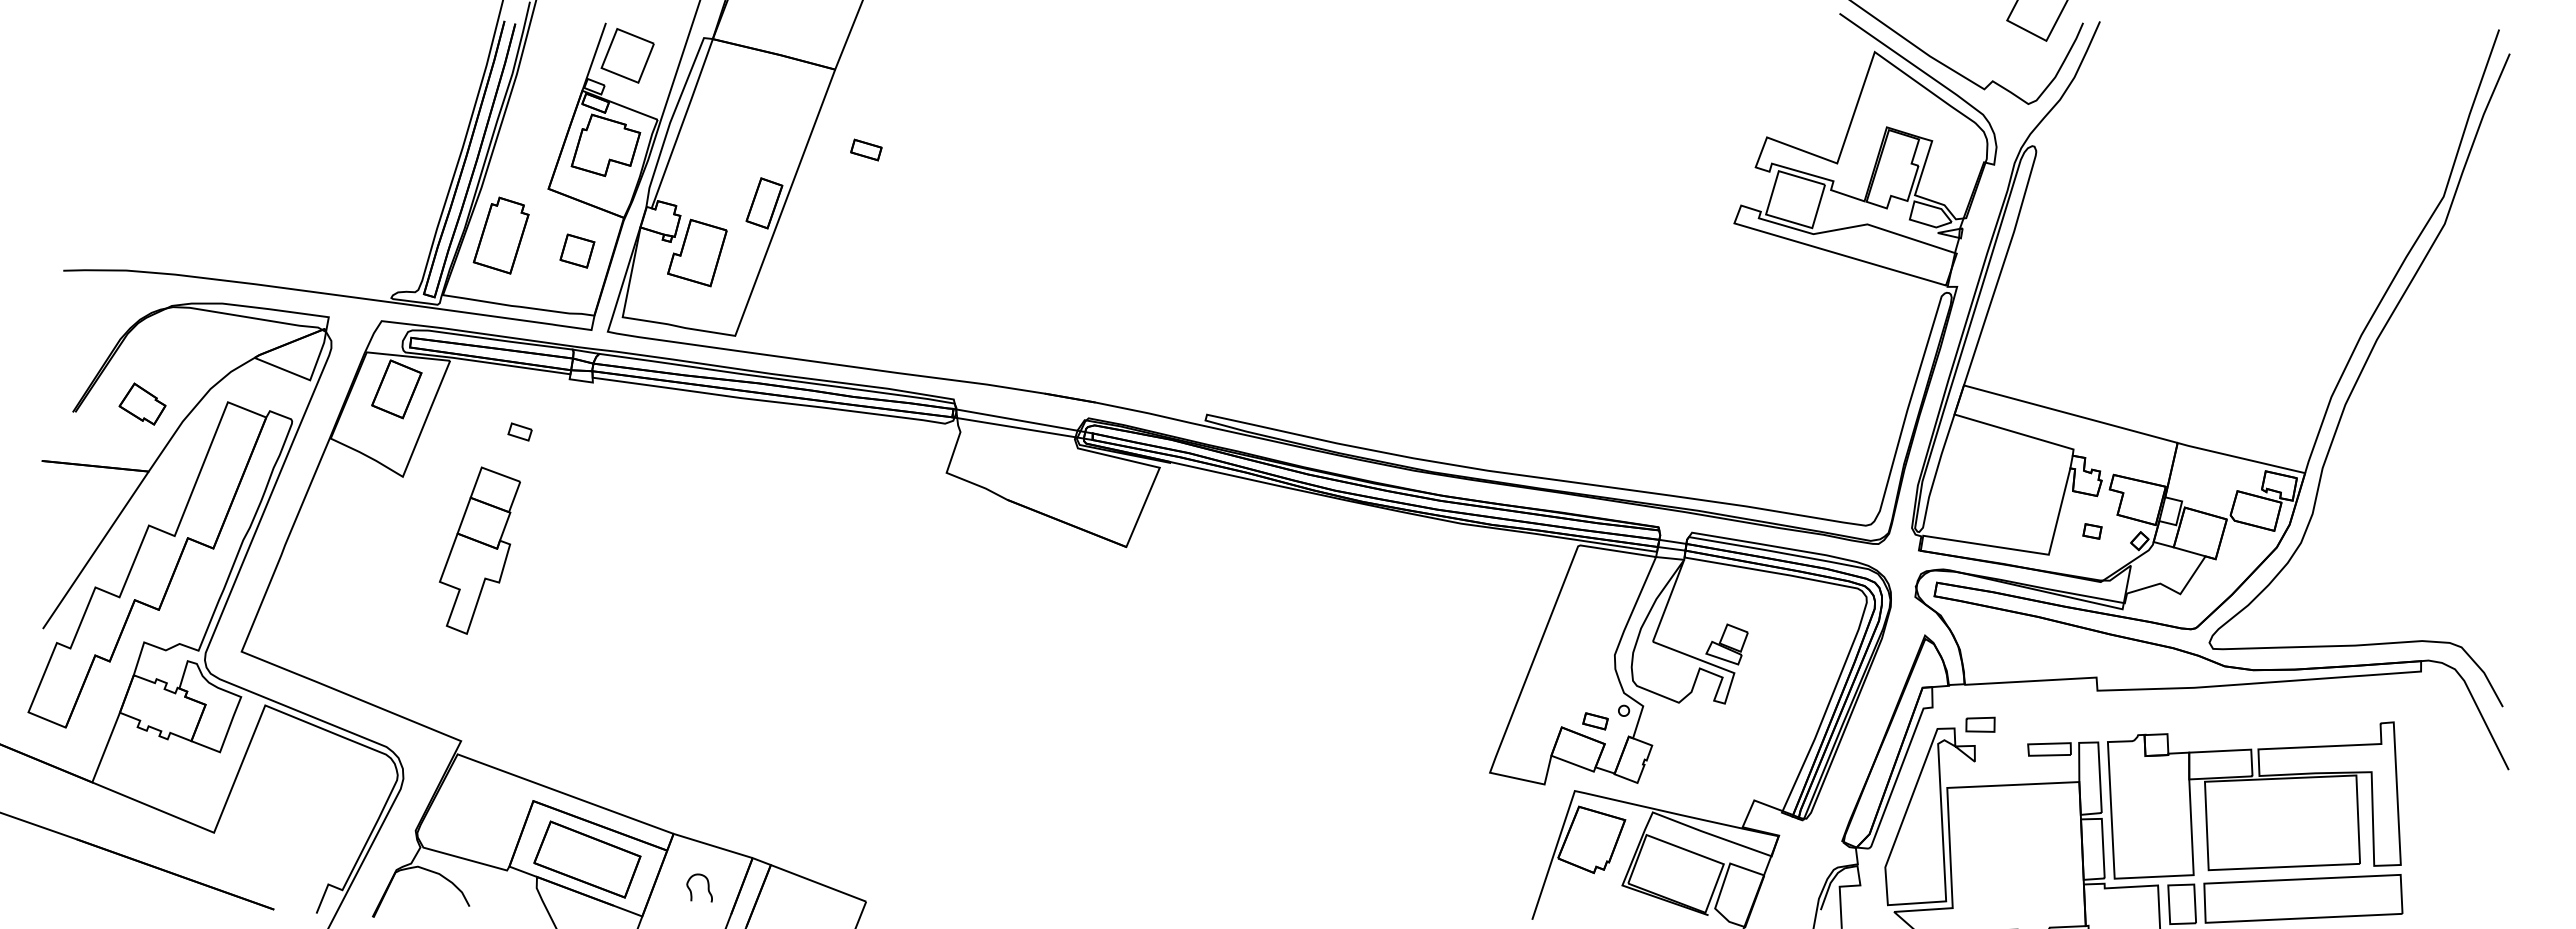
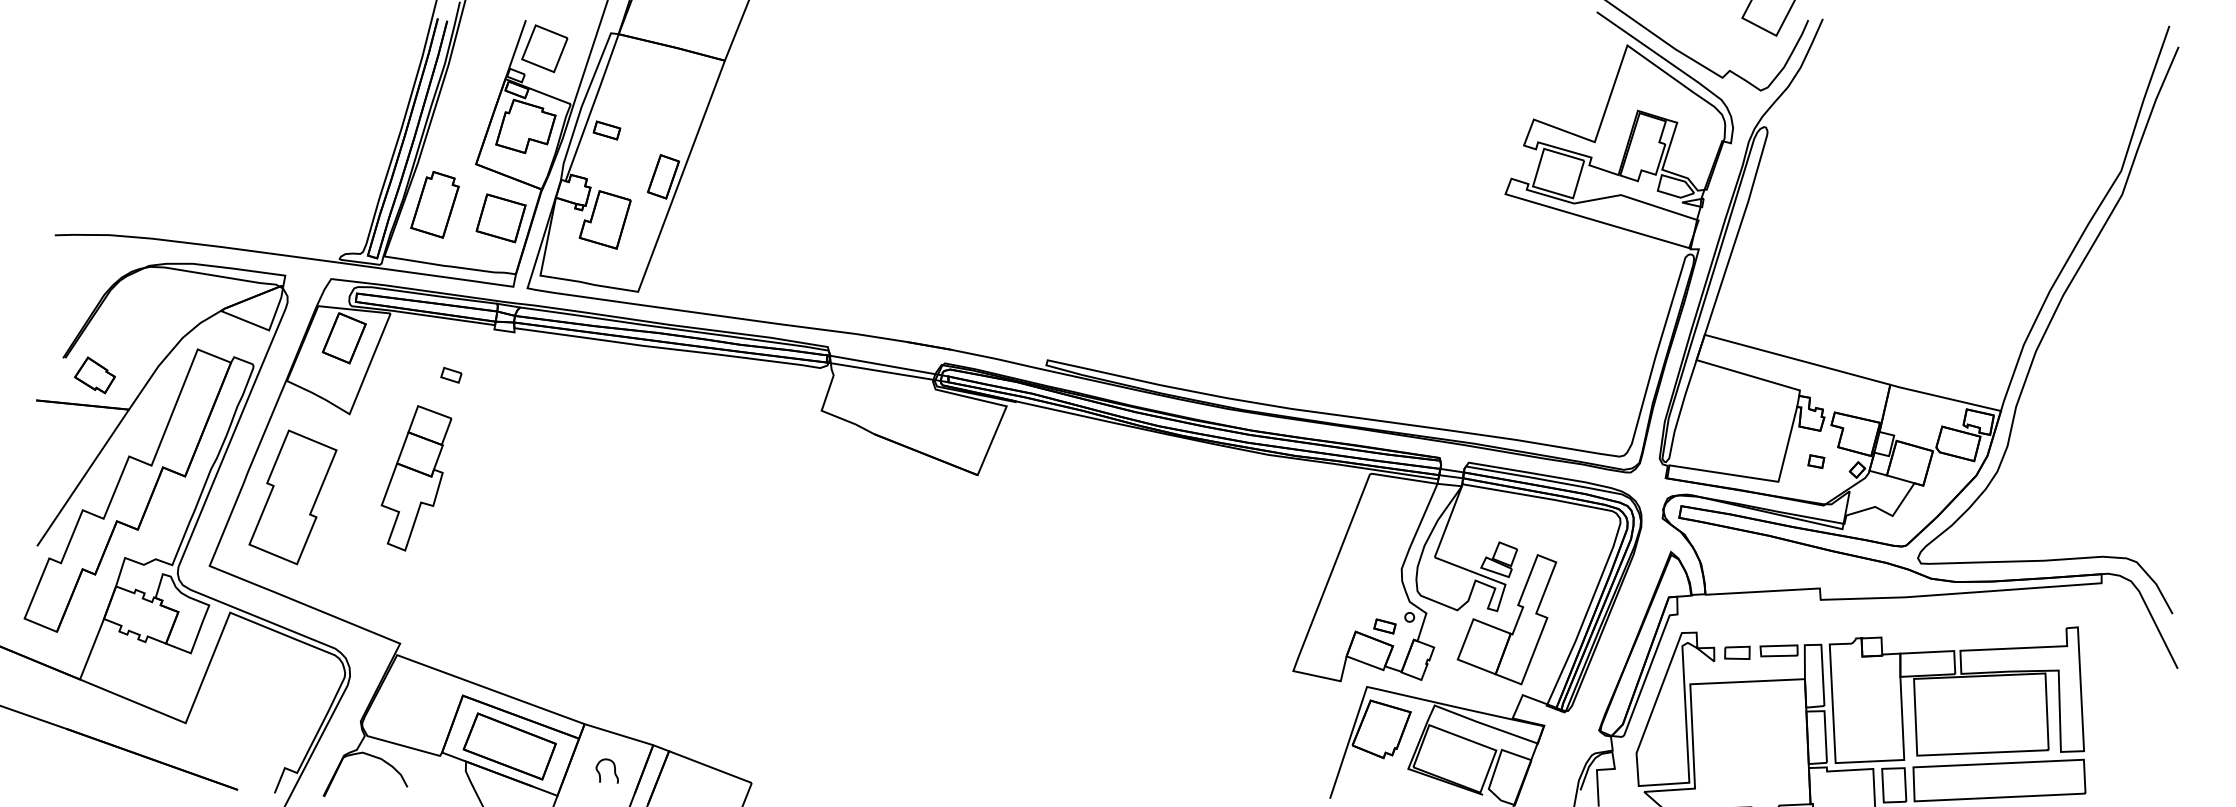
part: (866, 149) -> (607, 130), moved
part: (577, 250) -> (501, 217), size x1.67
part: (142, 403) -> (94, 374), moved
part: (337, 572) -> (292, 497), added
part: (1745, 719) -> (1515, 624), added
part: (1980, 724) -> (1737, 652), moved

